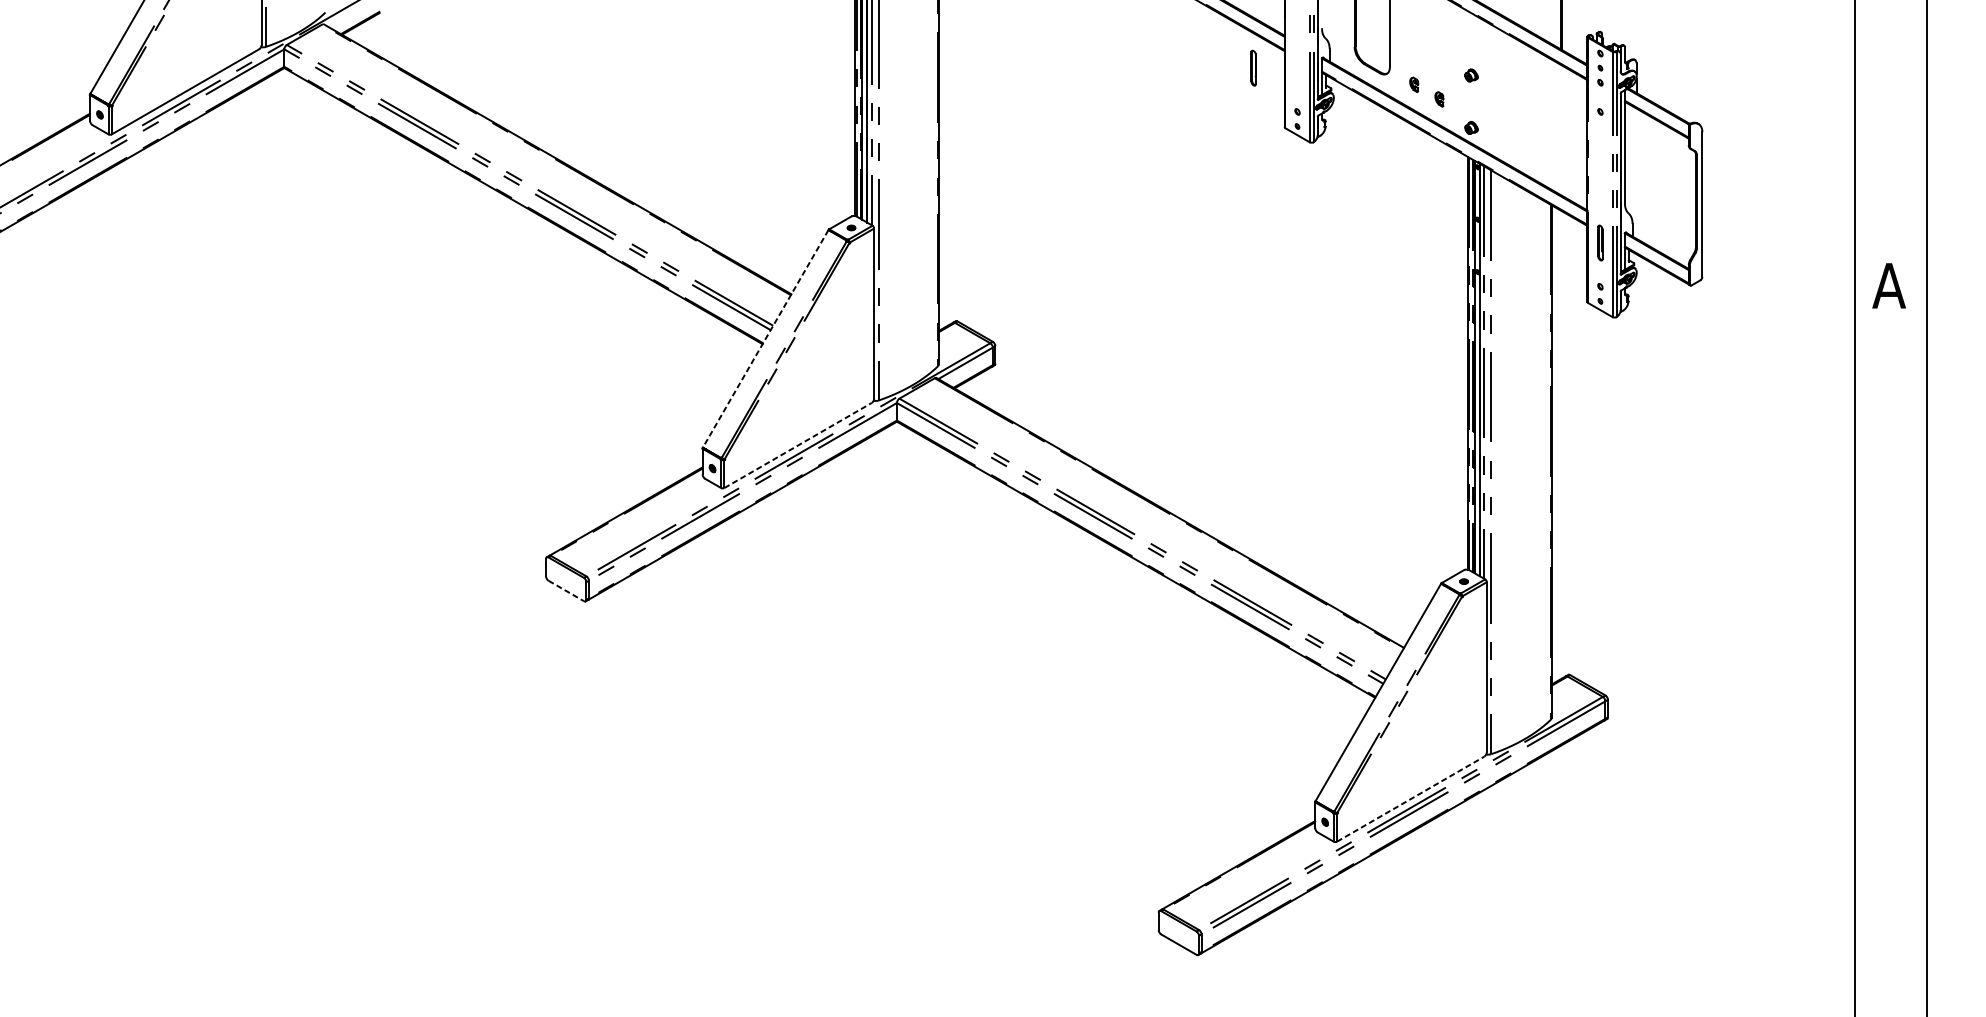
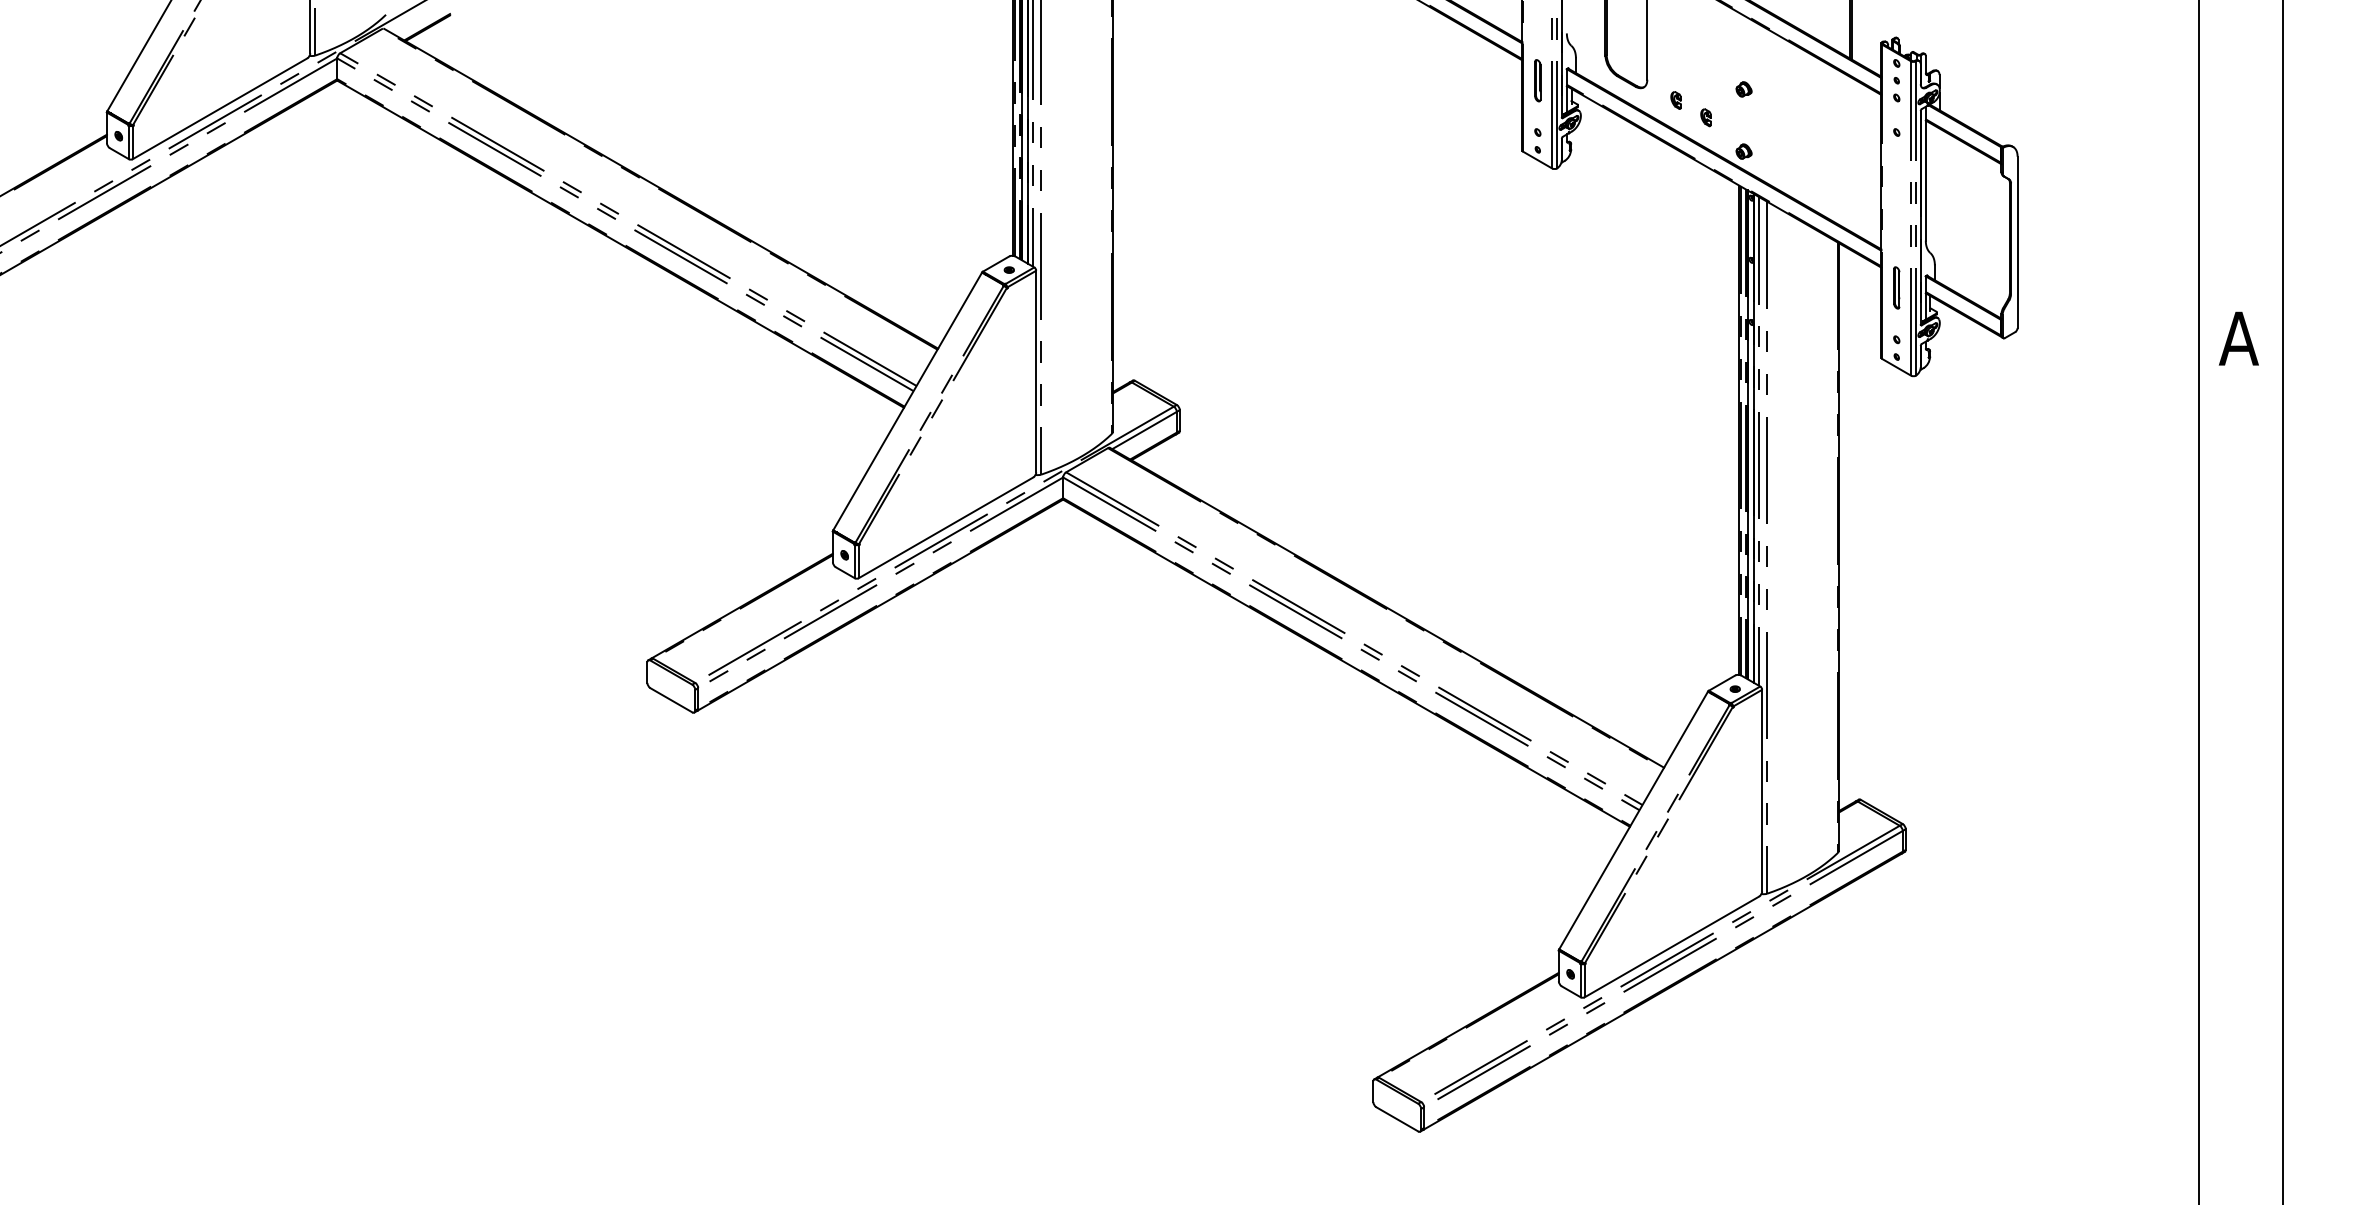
part: (1253, 67) -> (1537, 80), moved
line: (765, 338) -> (907, 401), dashed -> solid
line: (797, 445) -> (945, 527), dashed -> solid
line: (566, 591) -> (671, 700), dashed -> solid
line: (1410, 798) -> (1671, 946), dashed -> solid

